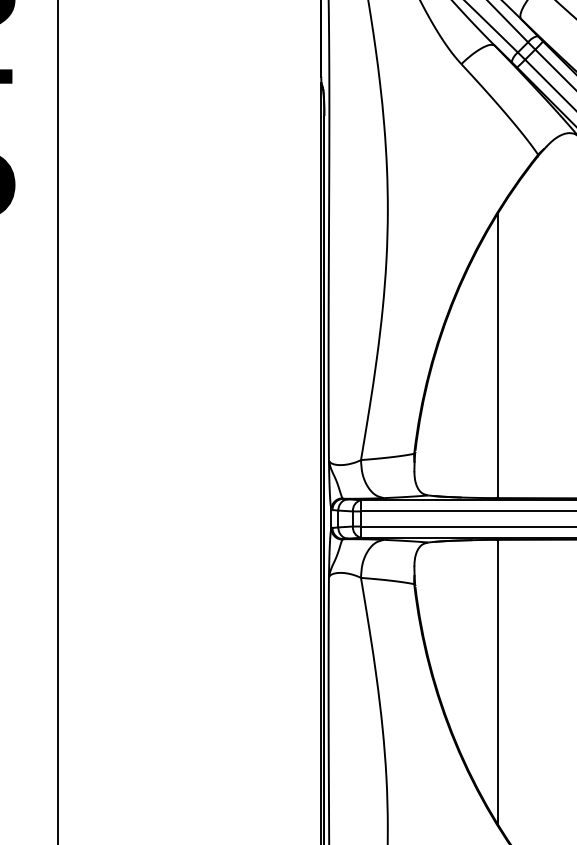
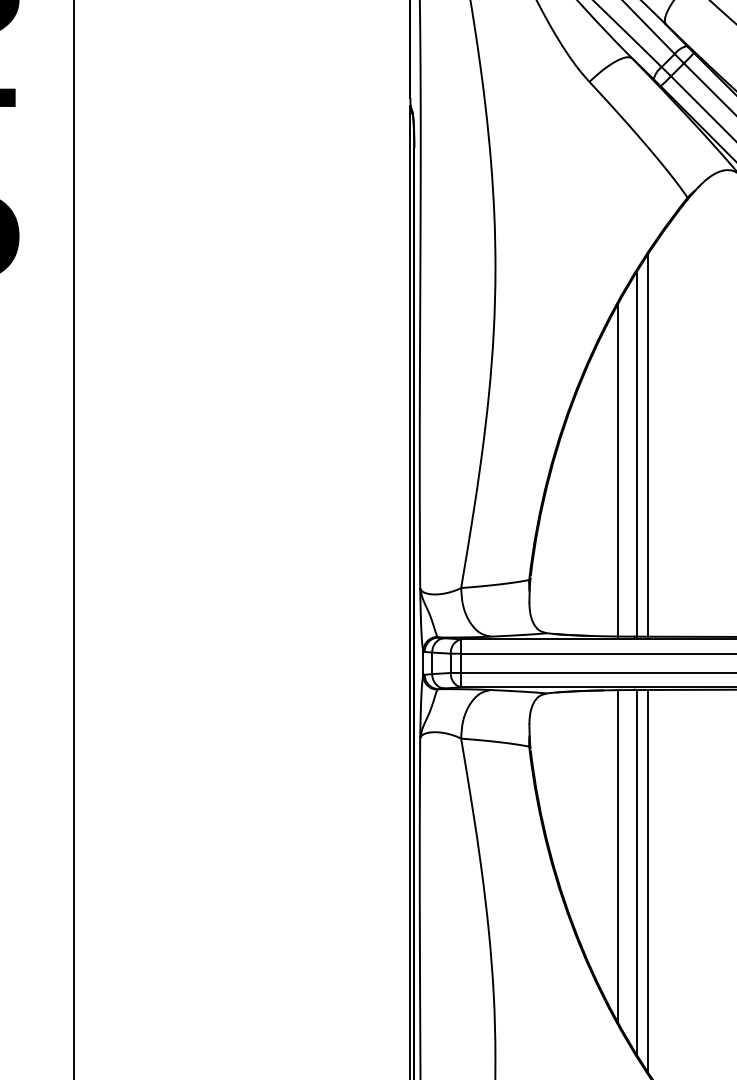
line: (507, 348) -> (648, 445), added
line: (483, 367) -> (617, 469), added
line: (483, 669) -> (617, 855), added
line: (507, 689) -> (648, 881), added

